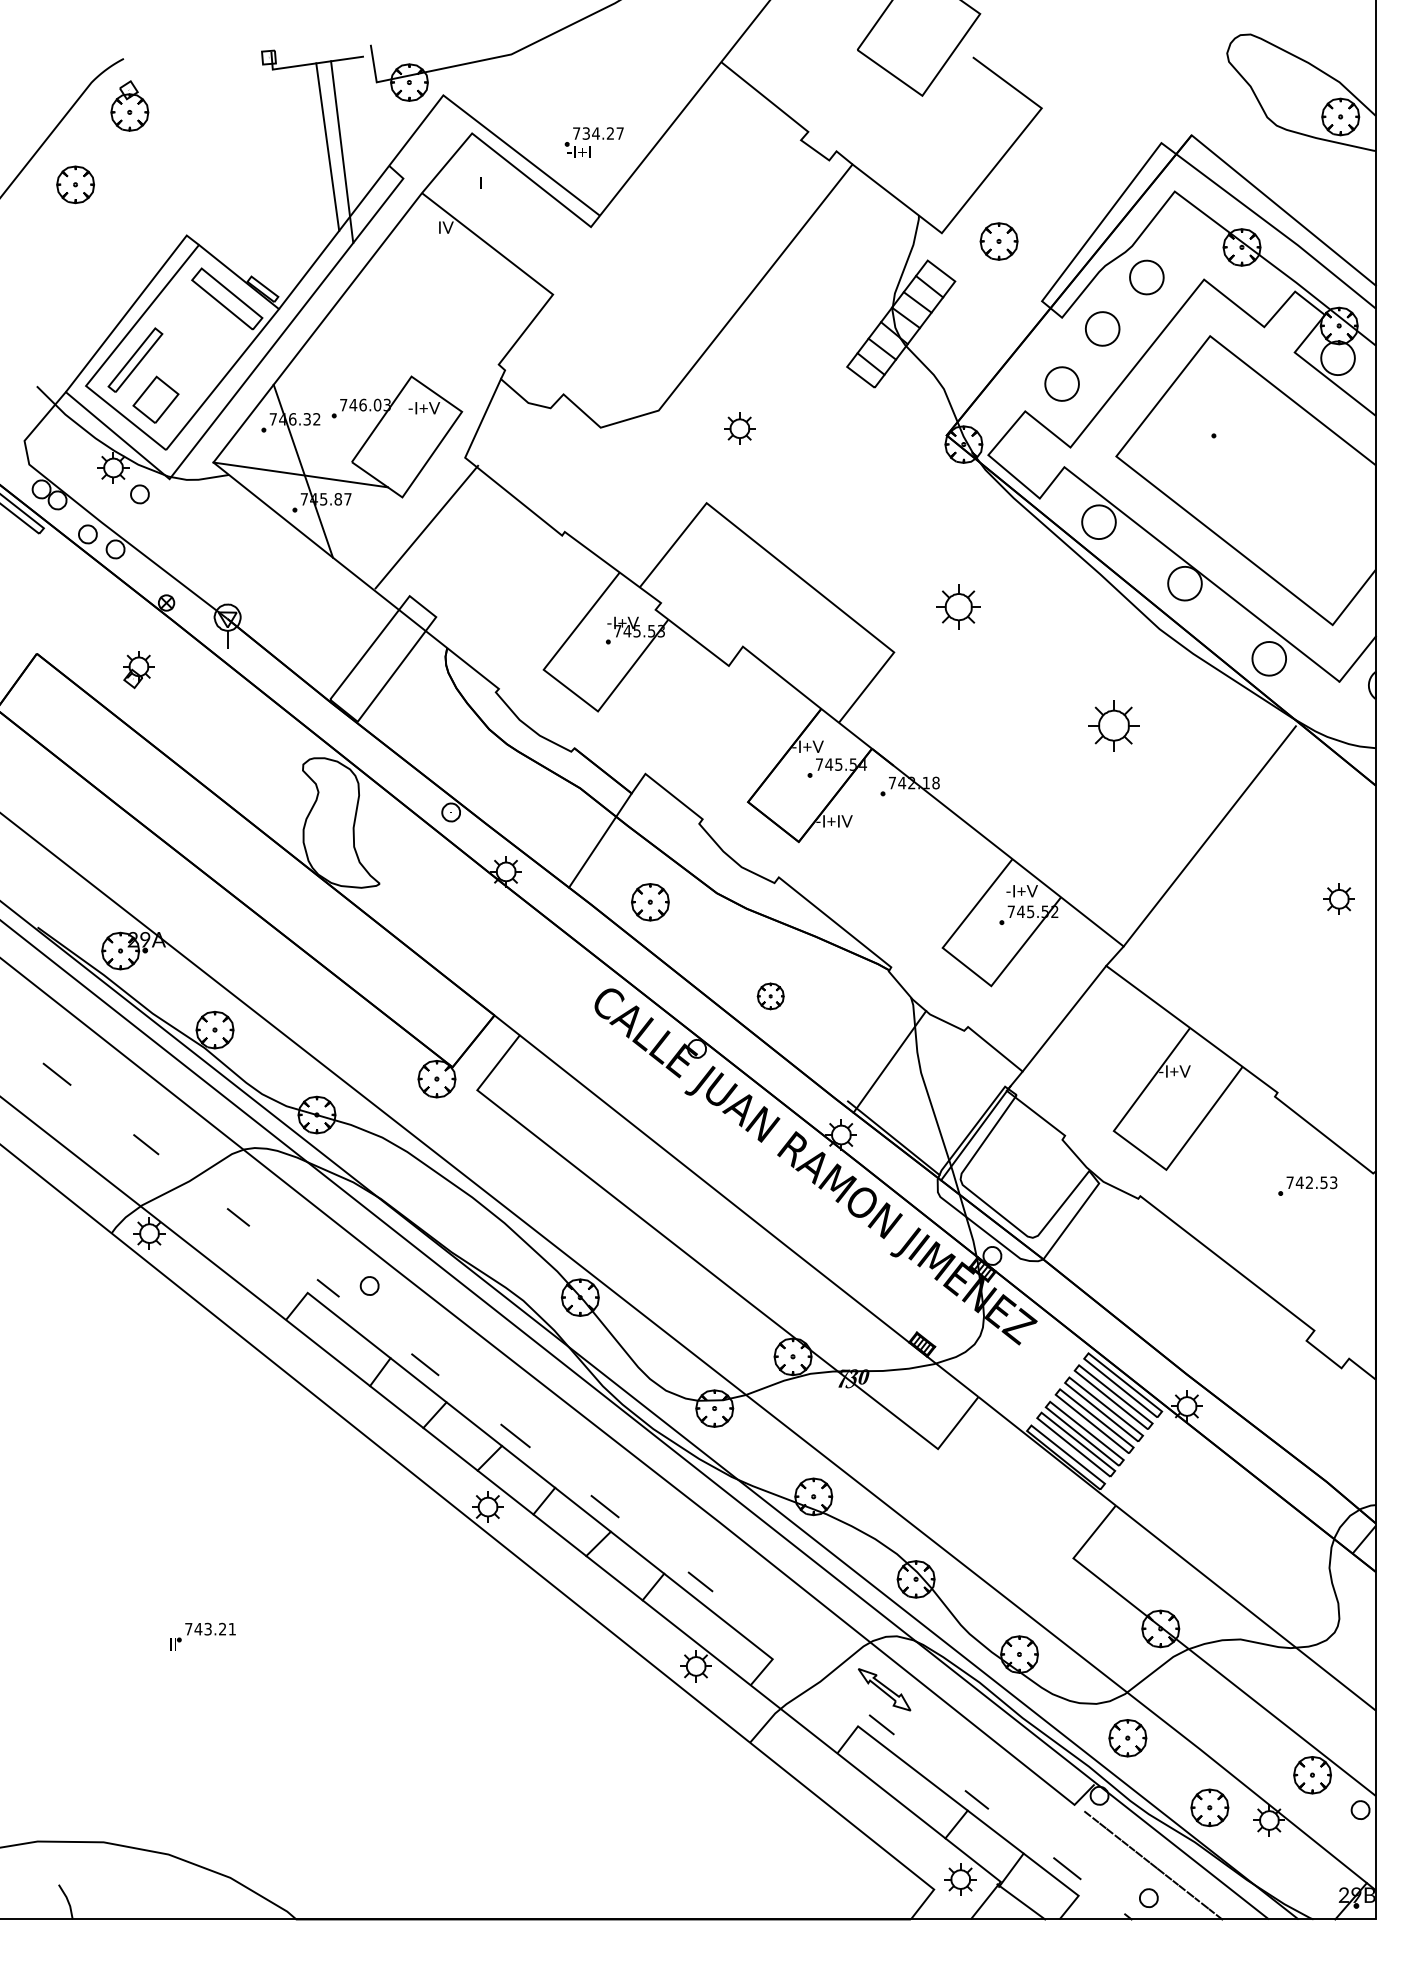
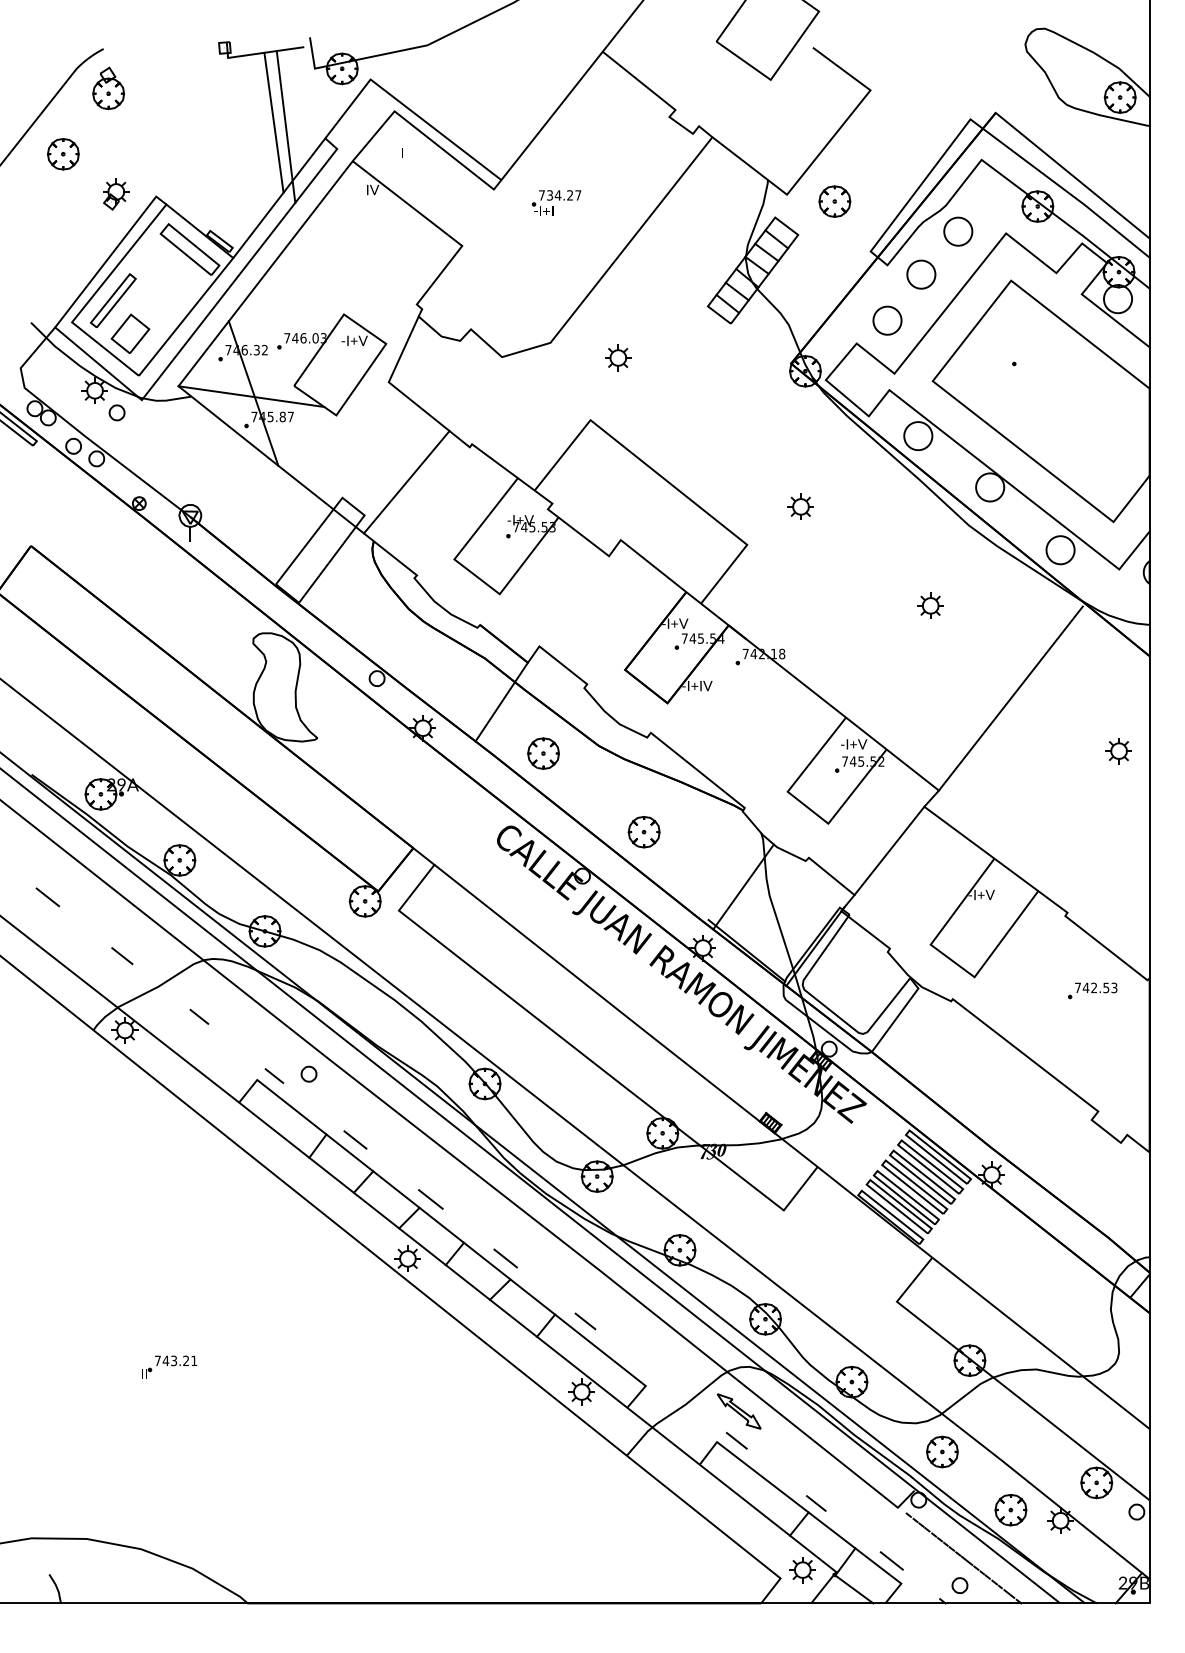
part: (594, 142) -> (556, 202), moved
line: (426, 527) -> (406, 482), moved
part: (957, 606) -> (800, 506), size x0.71
part: (139, 669) -> (116, 194), moved
part: (1113, 724) -> (930, 605), size x0.62
part: (770, 996) -> (643, 832), size x1.43

